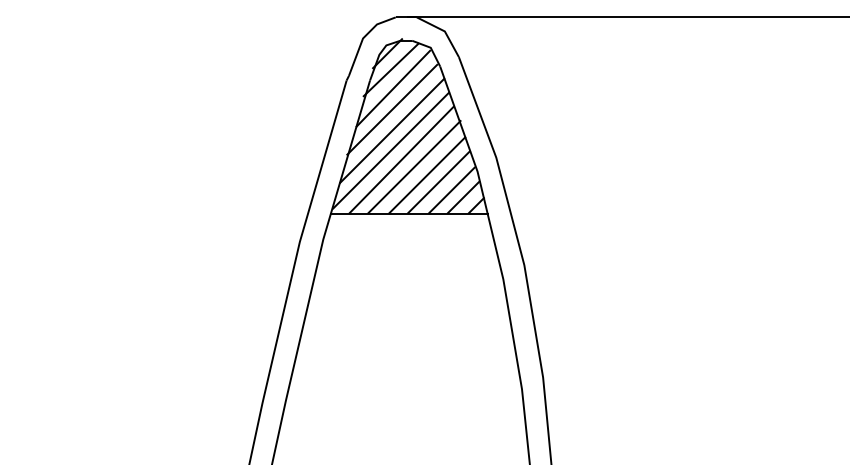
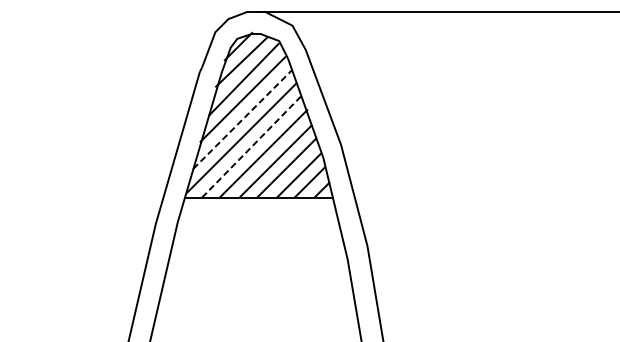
line: (392, 130) -> (243, 119), solid -> dashed
line: (401, 159) -> (251, 146), solid -> dashed

